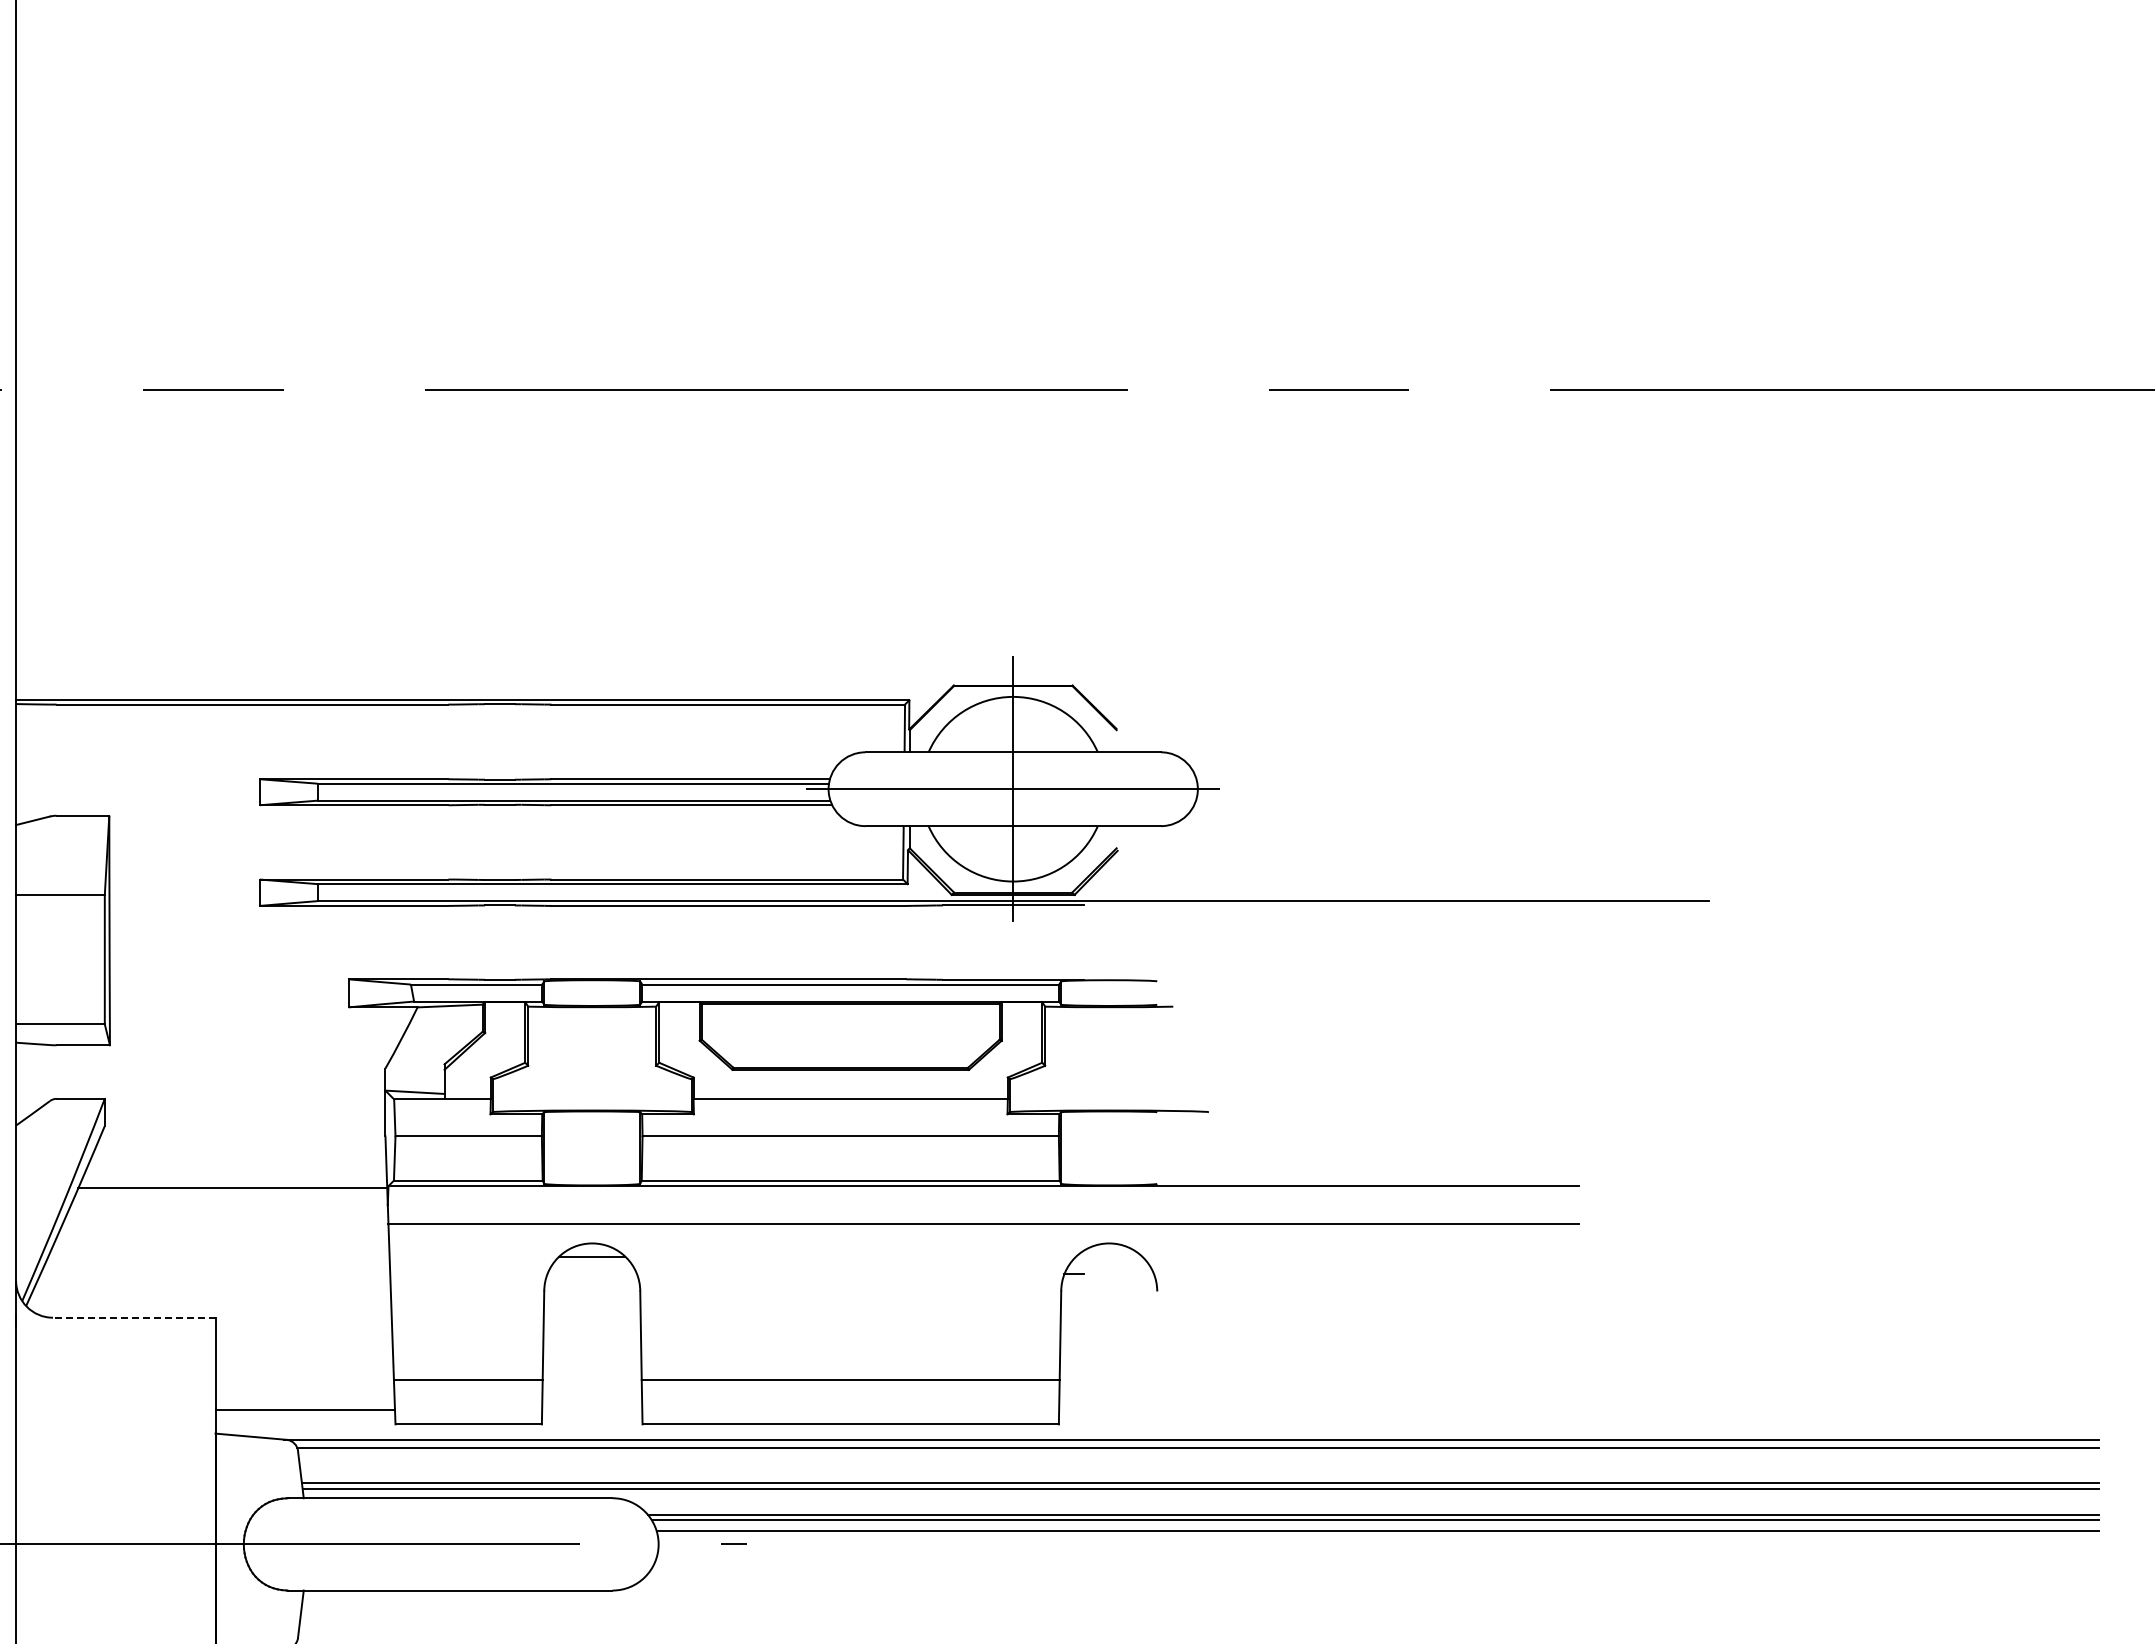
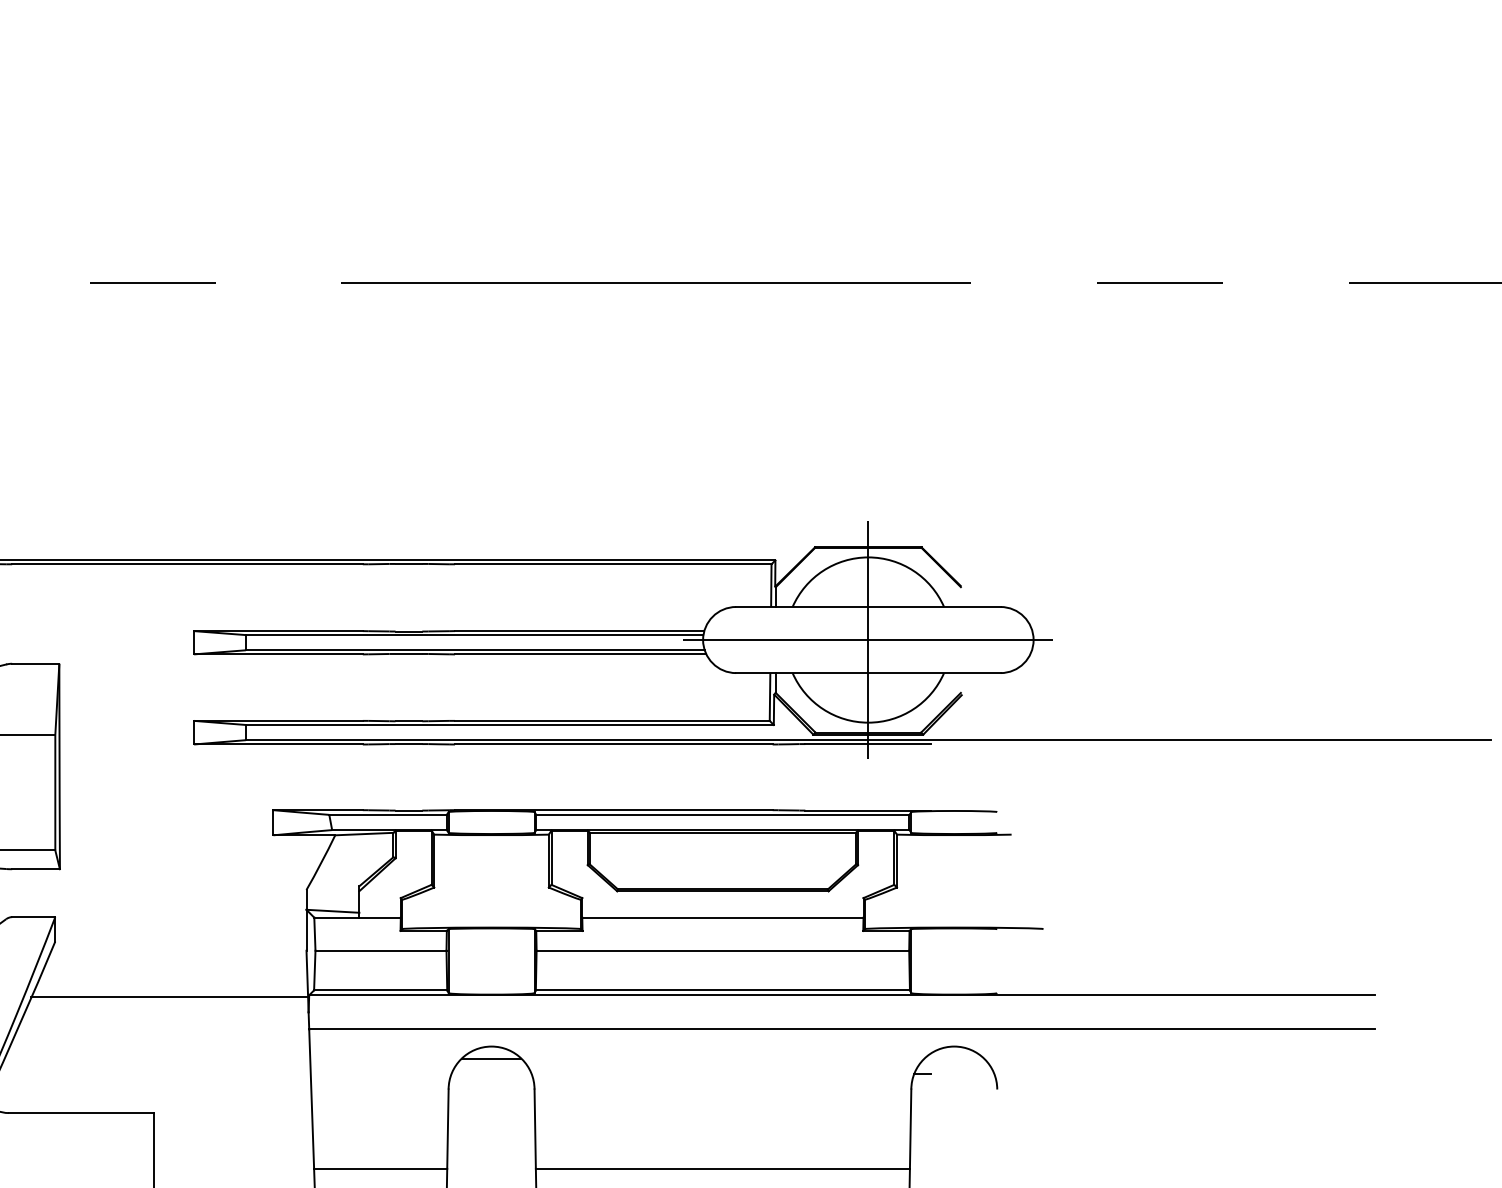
line: (133, 1317) -> (81, 1112), dashed -> solid

